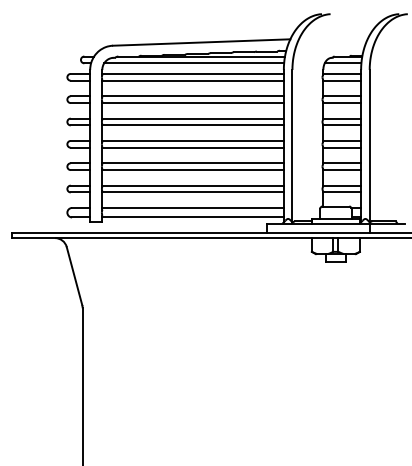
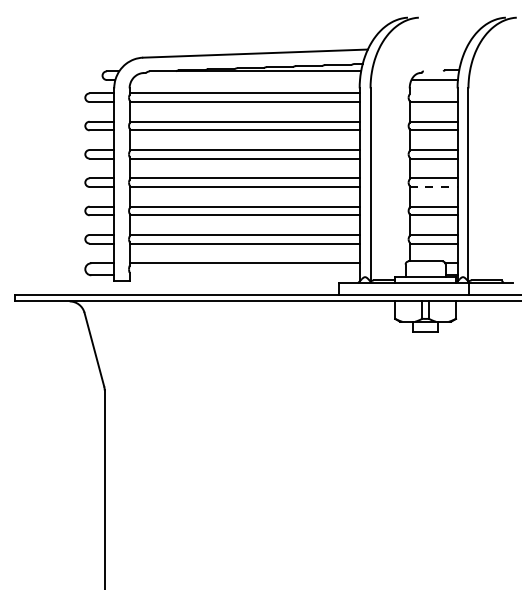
line: (348, 56) -> (441, 71), removed
line: (194, 63) -> (246, 80), removed
line: (342, 73) -> (433, 93), removed
line: (342, 147) -> (433, 186), solid -> dashed
line: (192, 217) -> (244, 275), removed

